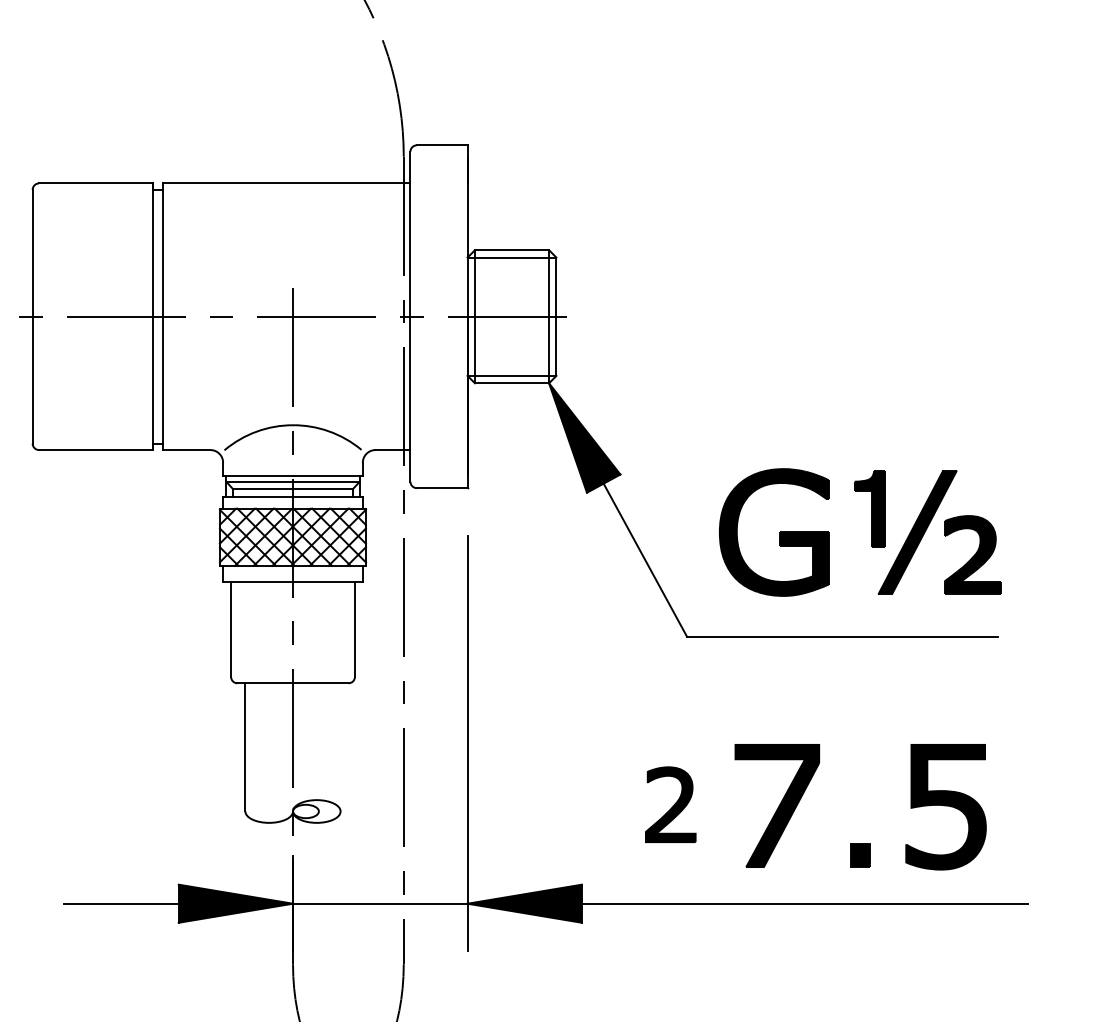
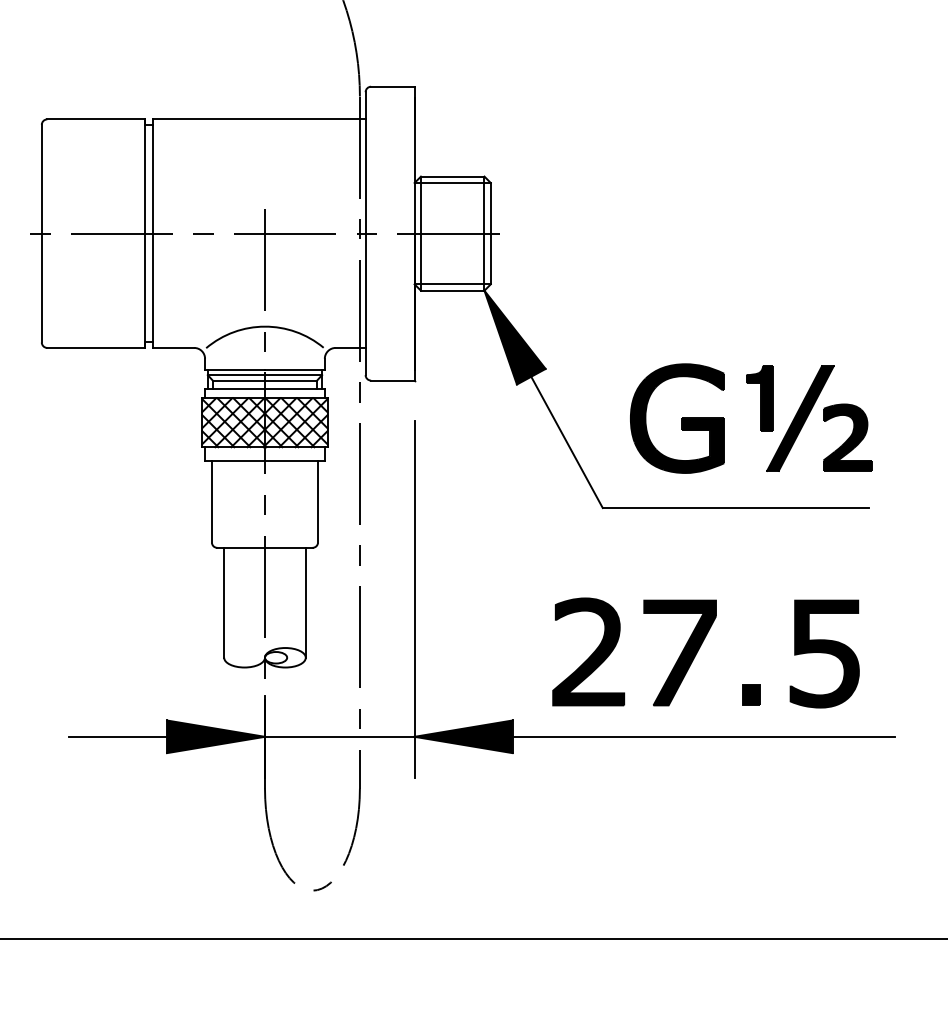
line: (340, 747) -> (305, 602), added
part: (670, 804) -> (588, 651), size x1.67

